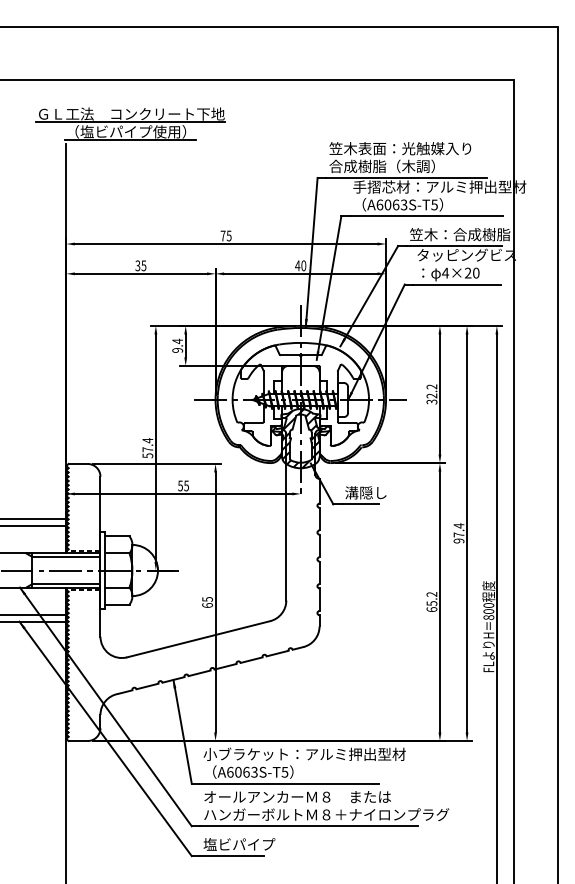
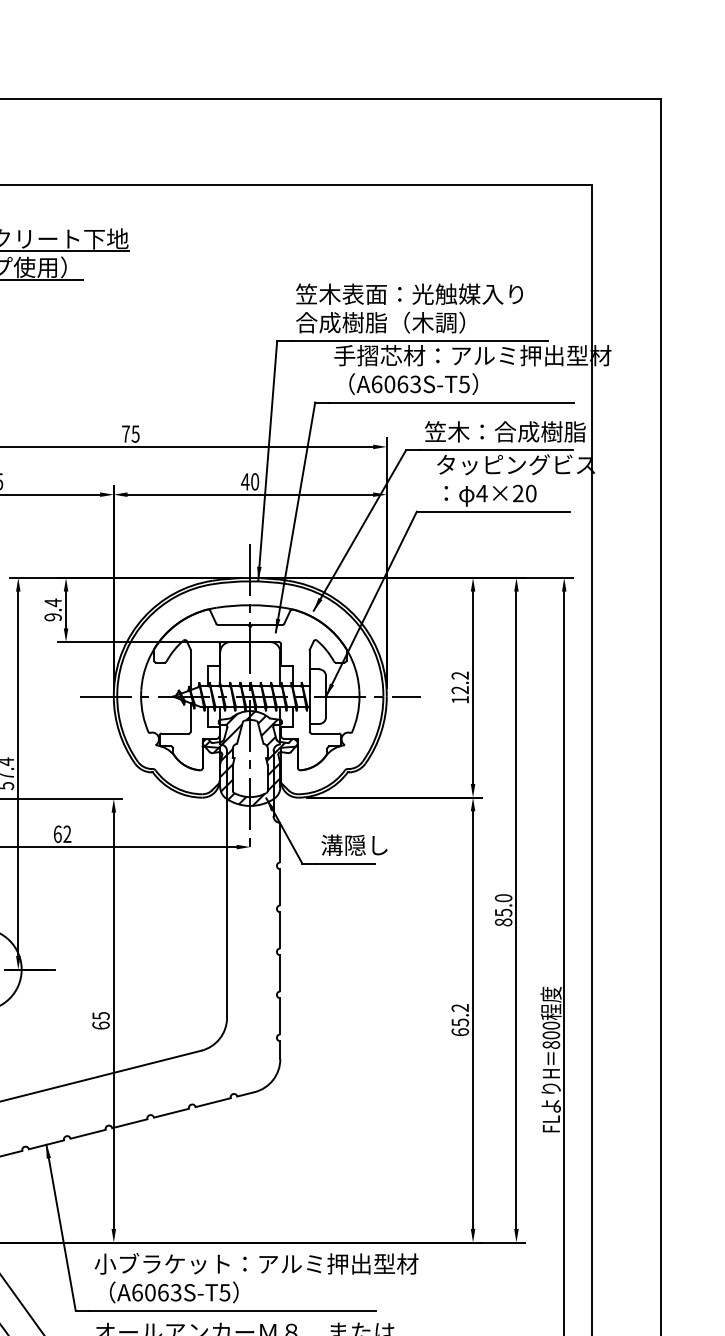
text: (431, 401) -> (459, 699), 32.2 -> 12.2
text: (183, 485) -> (62, 833), 55 -> 62
text: (458, 533) -> (502, 910), 97.4 -> 85.0

